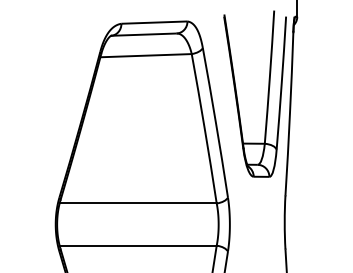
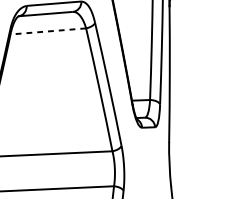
line: (146, 55) -> (48, 31), solid -> dashed

